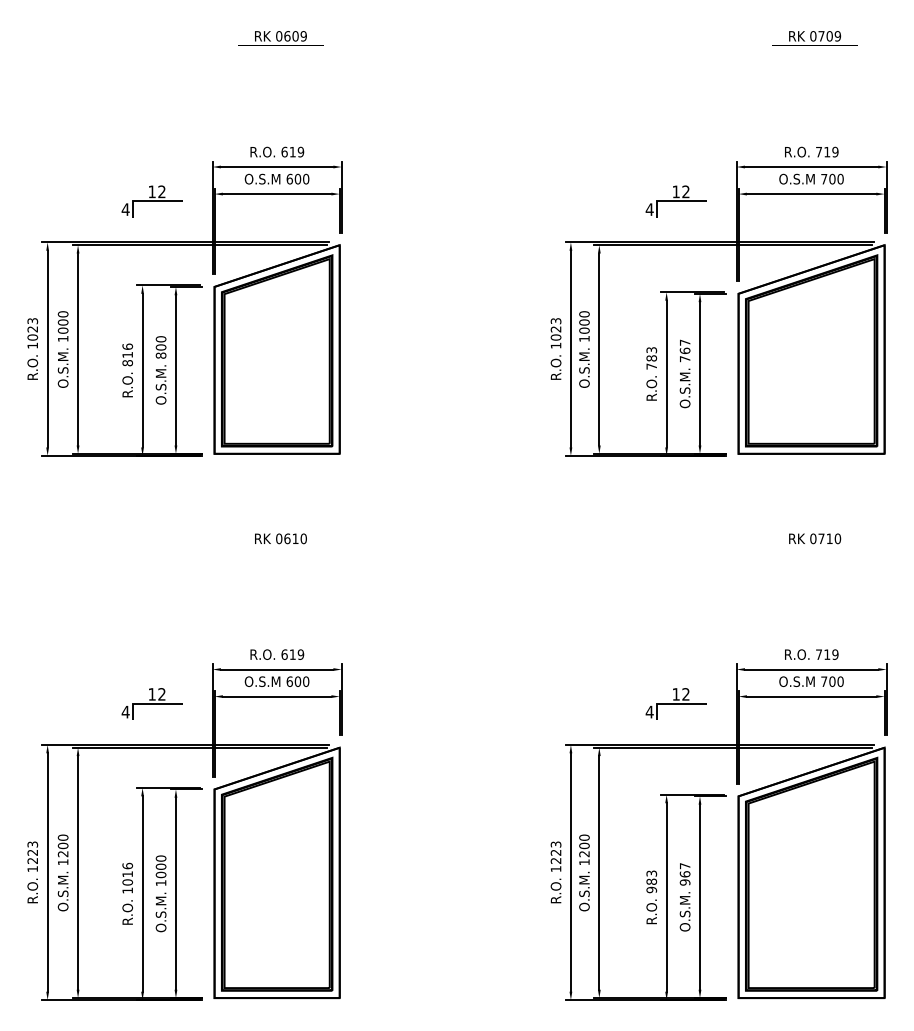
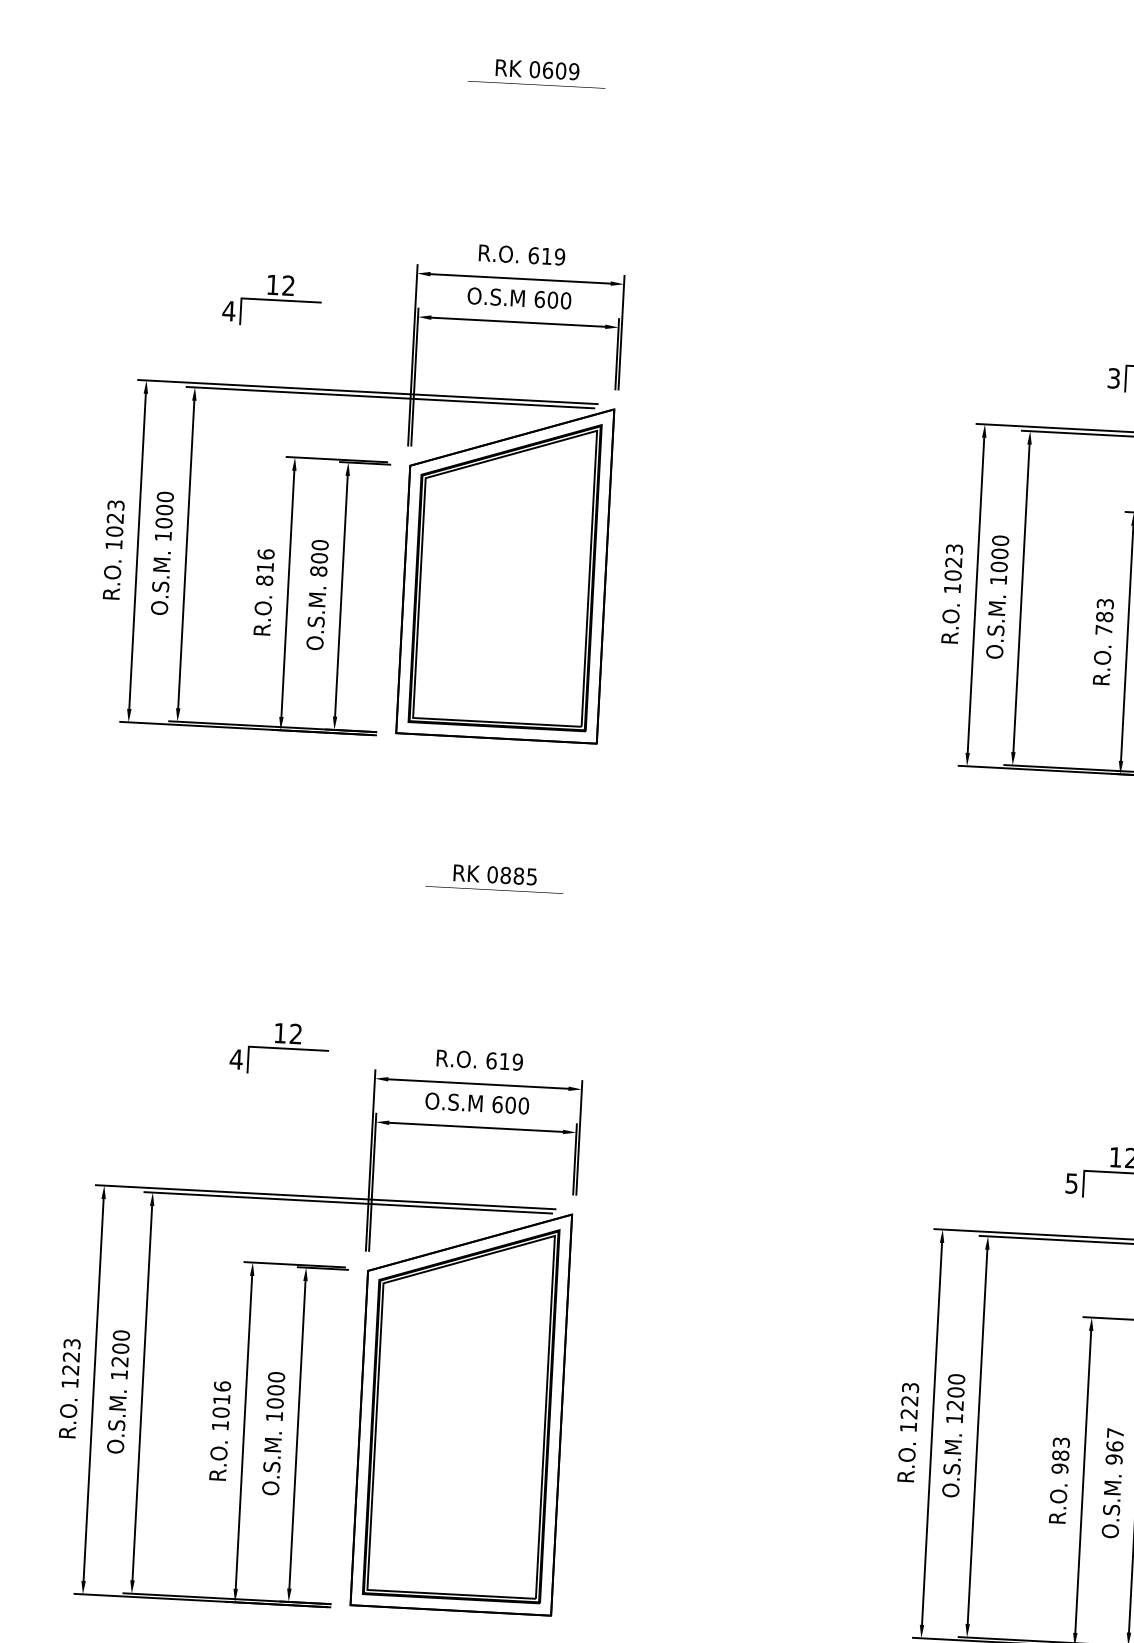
part: (151, 201) -> (271, 300), moved
text: (649, 209) -> (1113, 378), 4 -> 3
text: (295, 538) -> (518, 875), 0610 -> 0885
part: (151, 703) -> (278, 1047), moved
text: (649, 711) -> (1071, 1182), 4 -> 5

